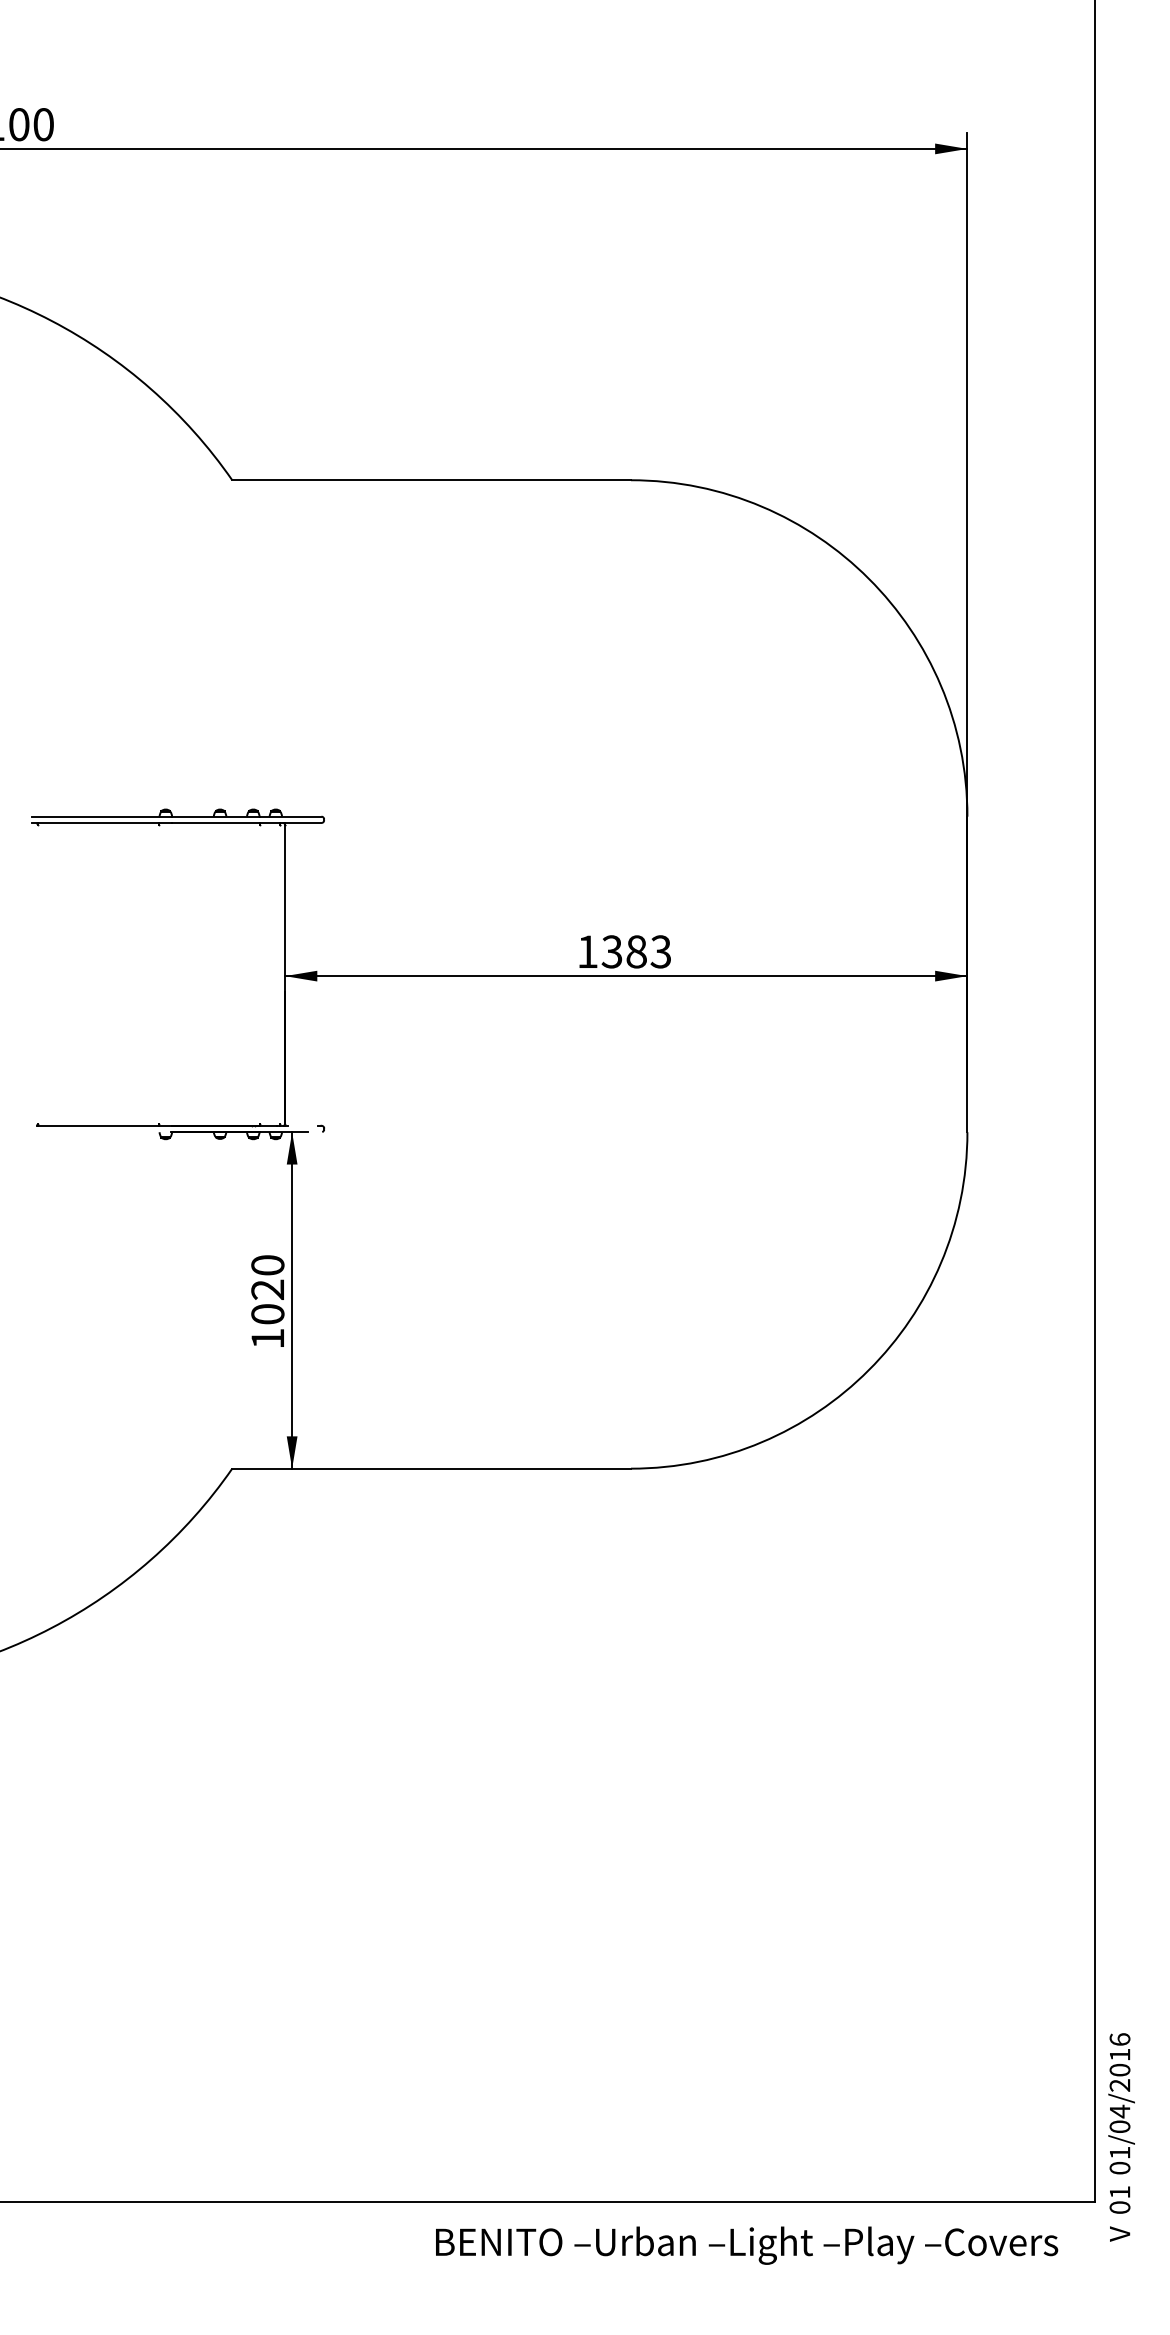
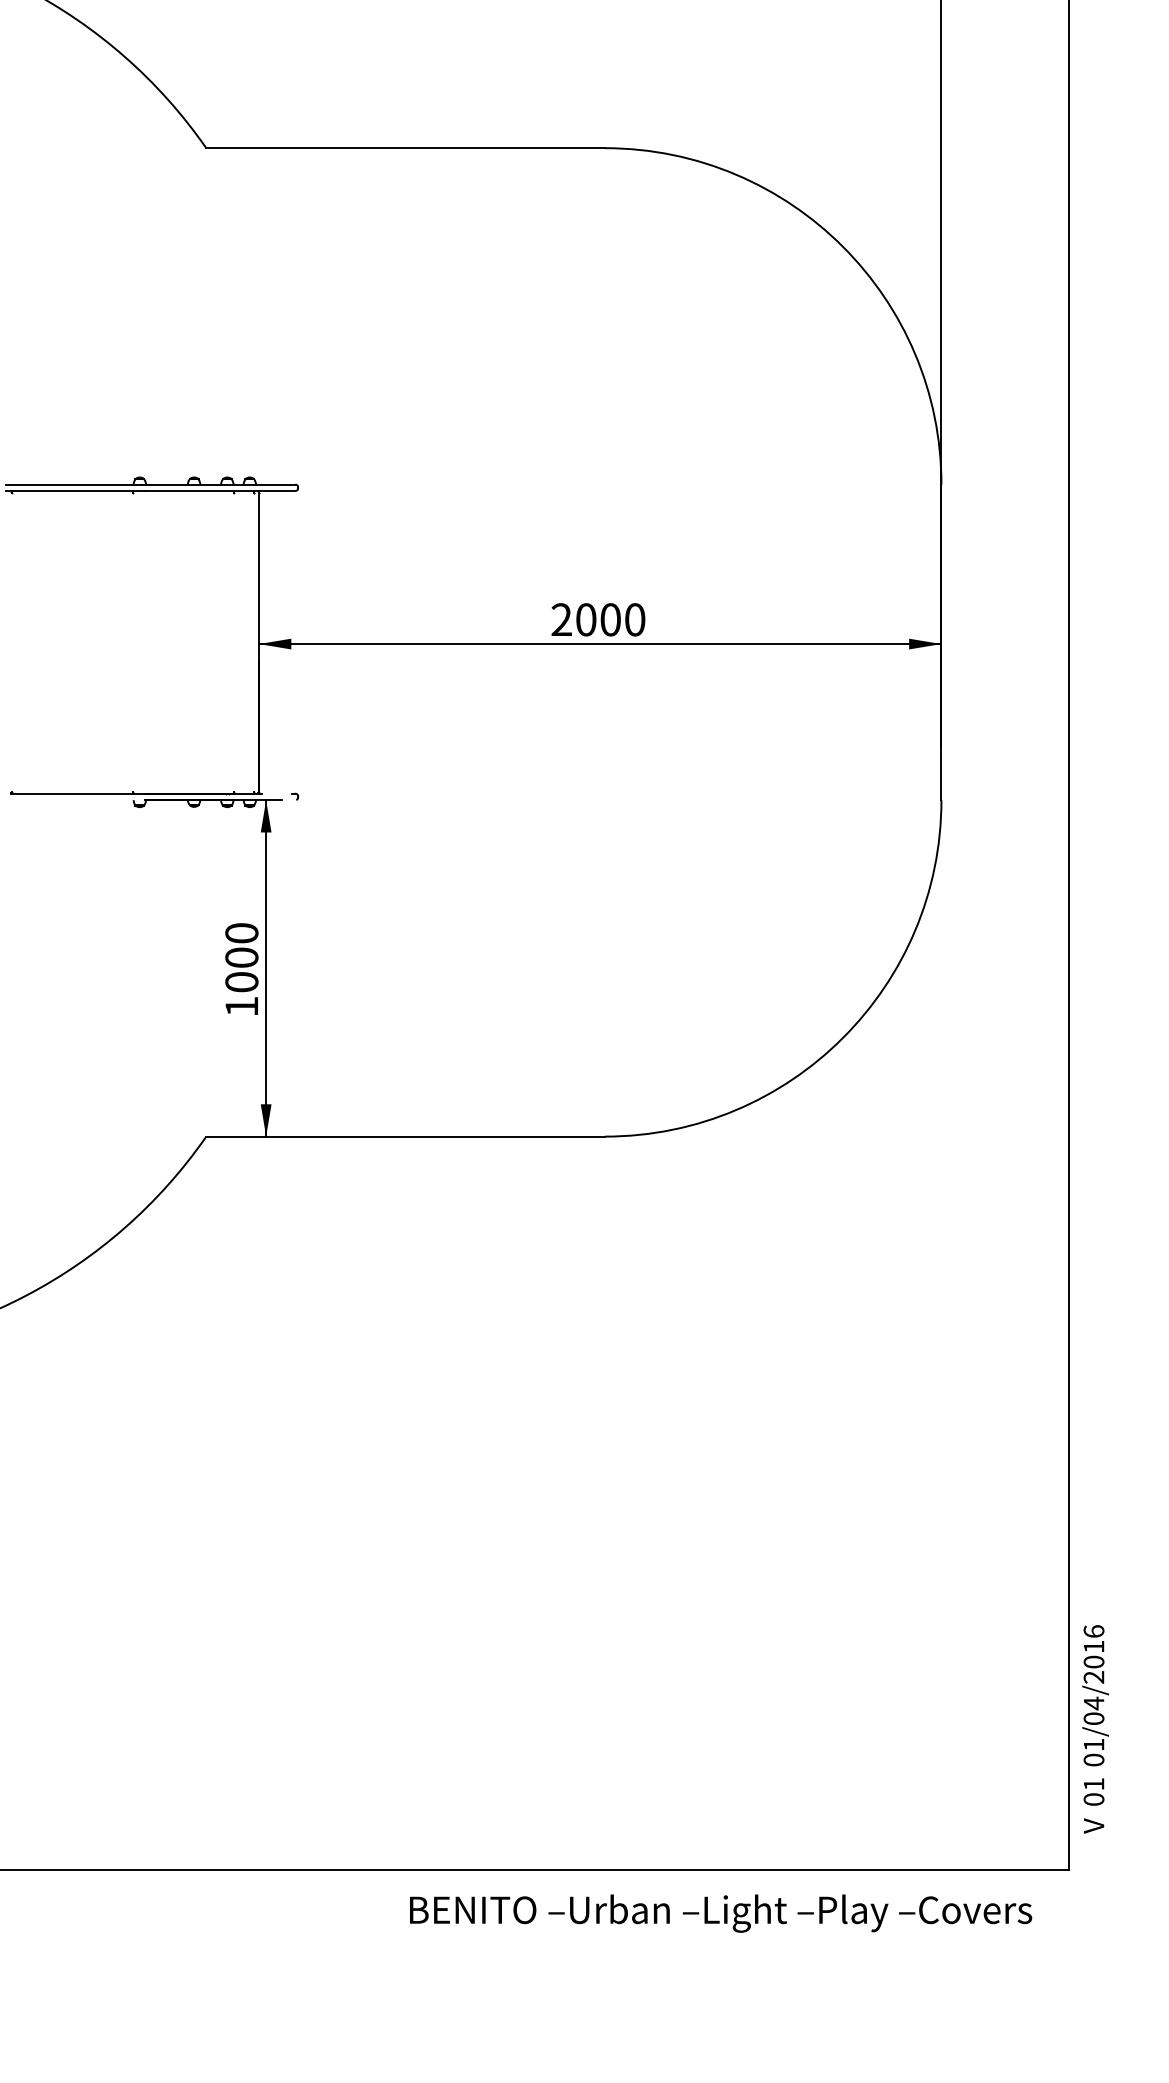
text: (624, 951) -> (598, 619), 1383 -> 2000
text: (267, 1289) -> (241, 957), 1020 -> 1000
text: (1121, 2137) -> (1095, 1729), moved

